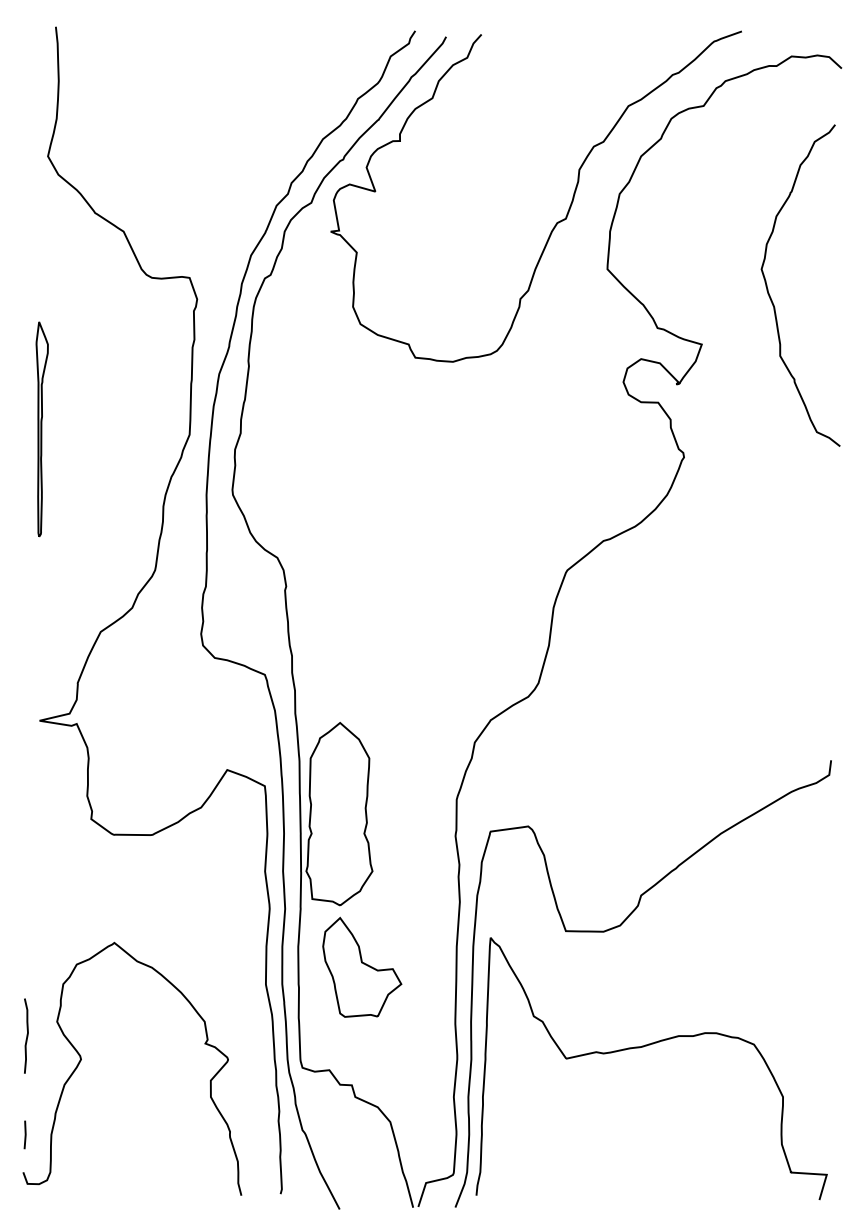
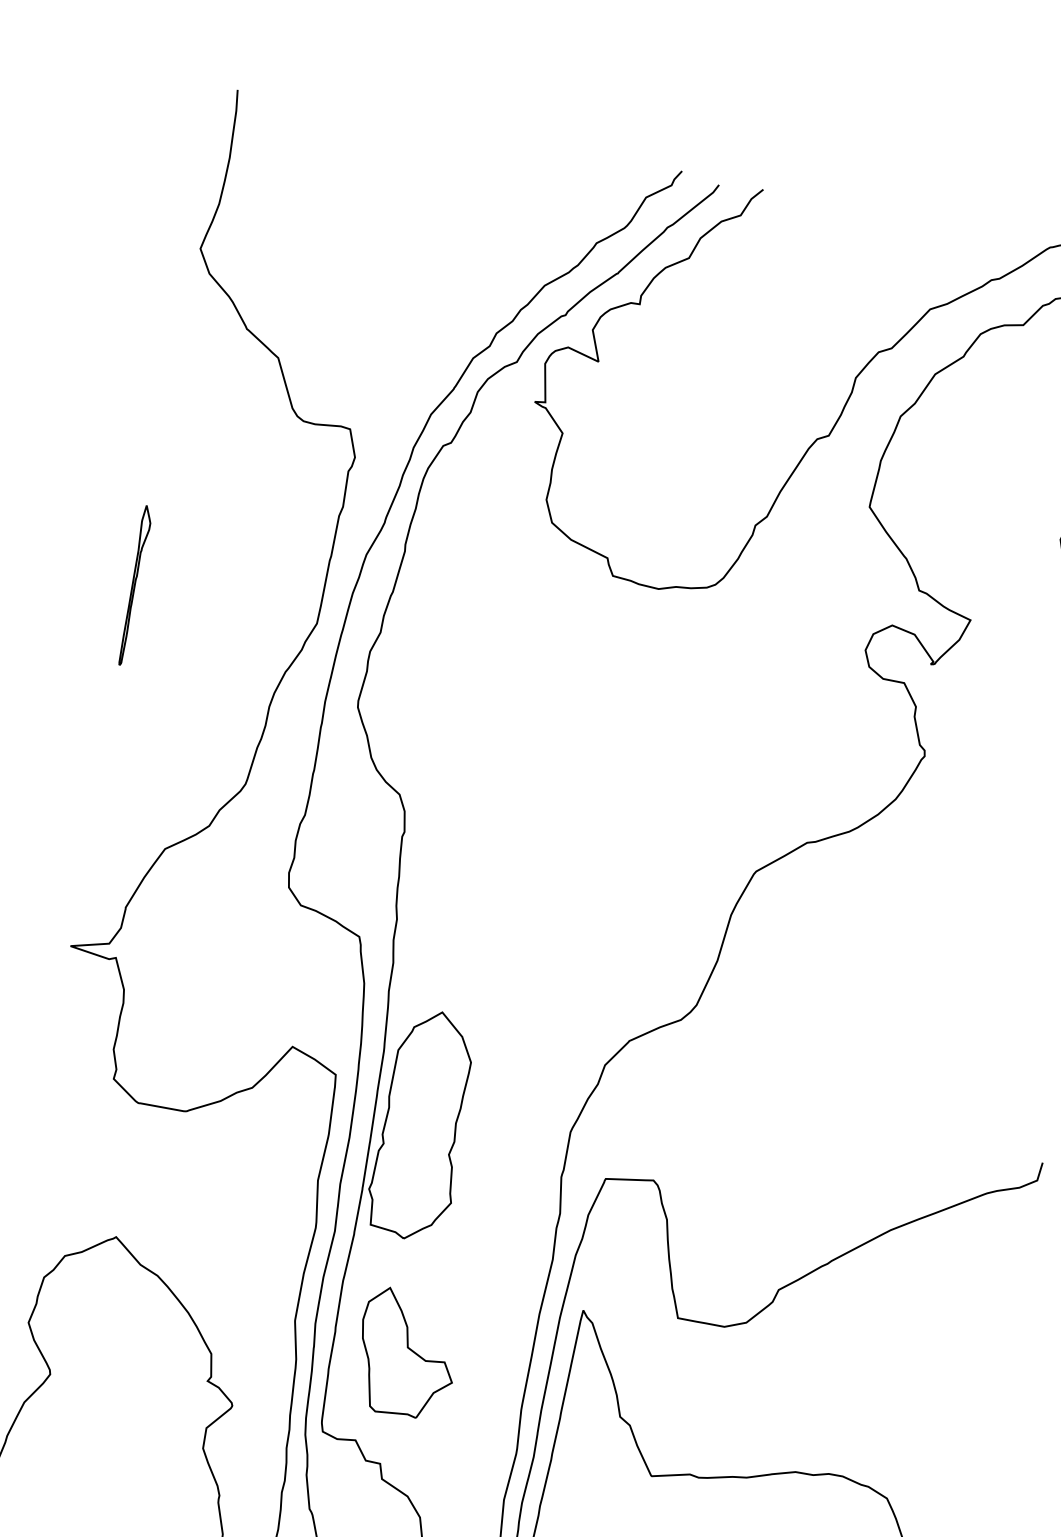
part: (41, 429) -> (134, 585), size x0.6
part: (362, 966) -> (407, 1352), moved

